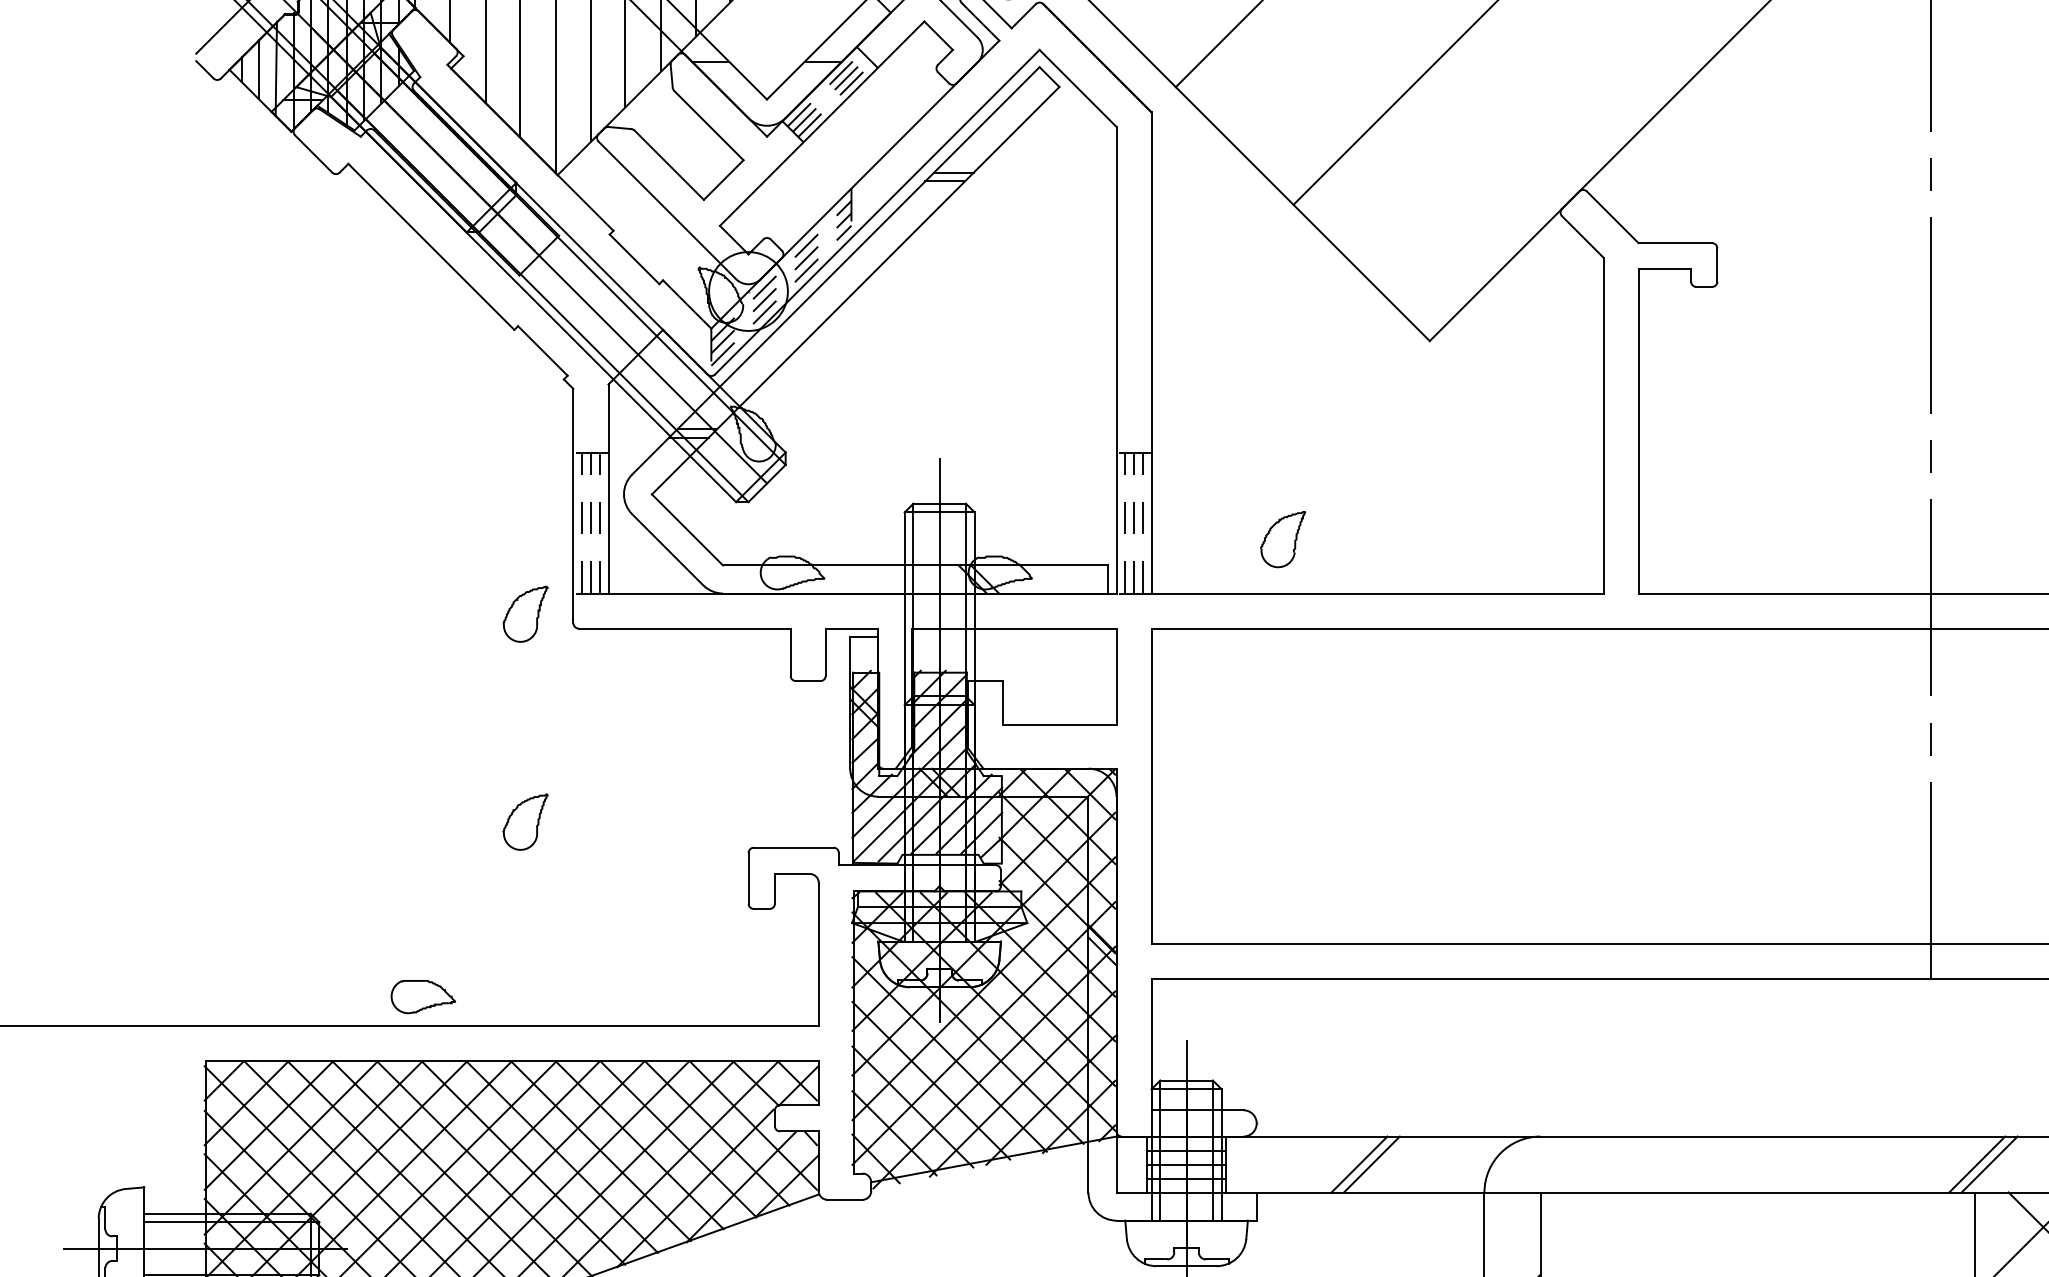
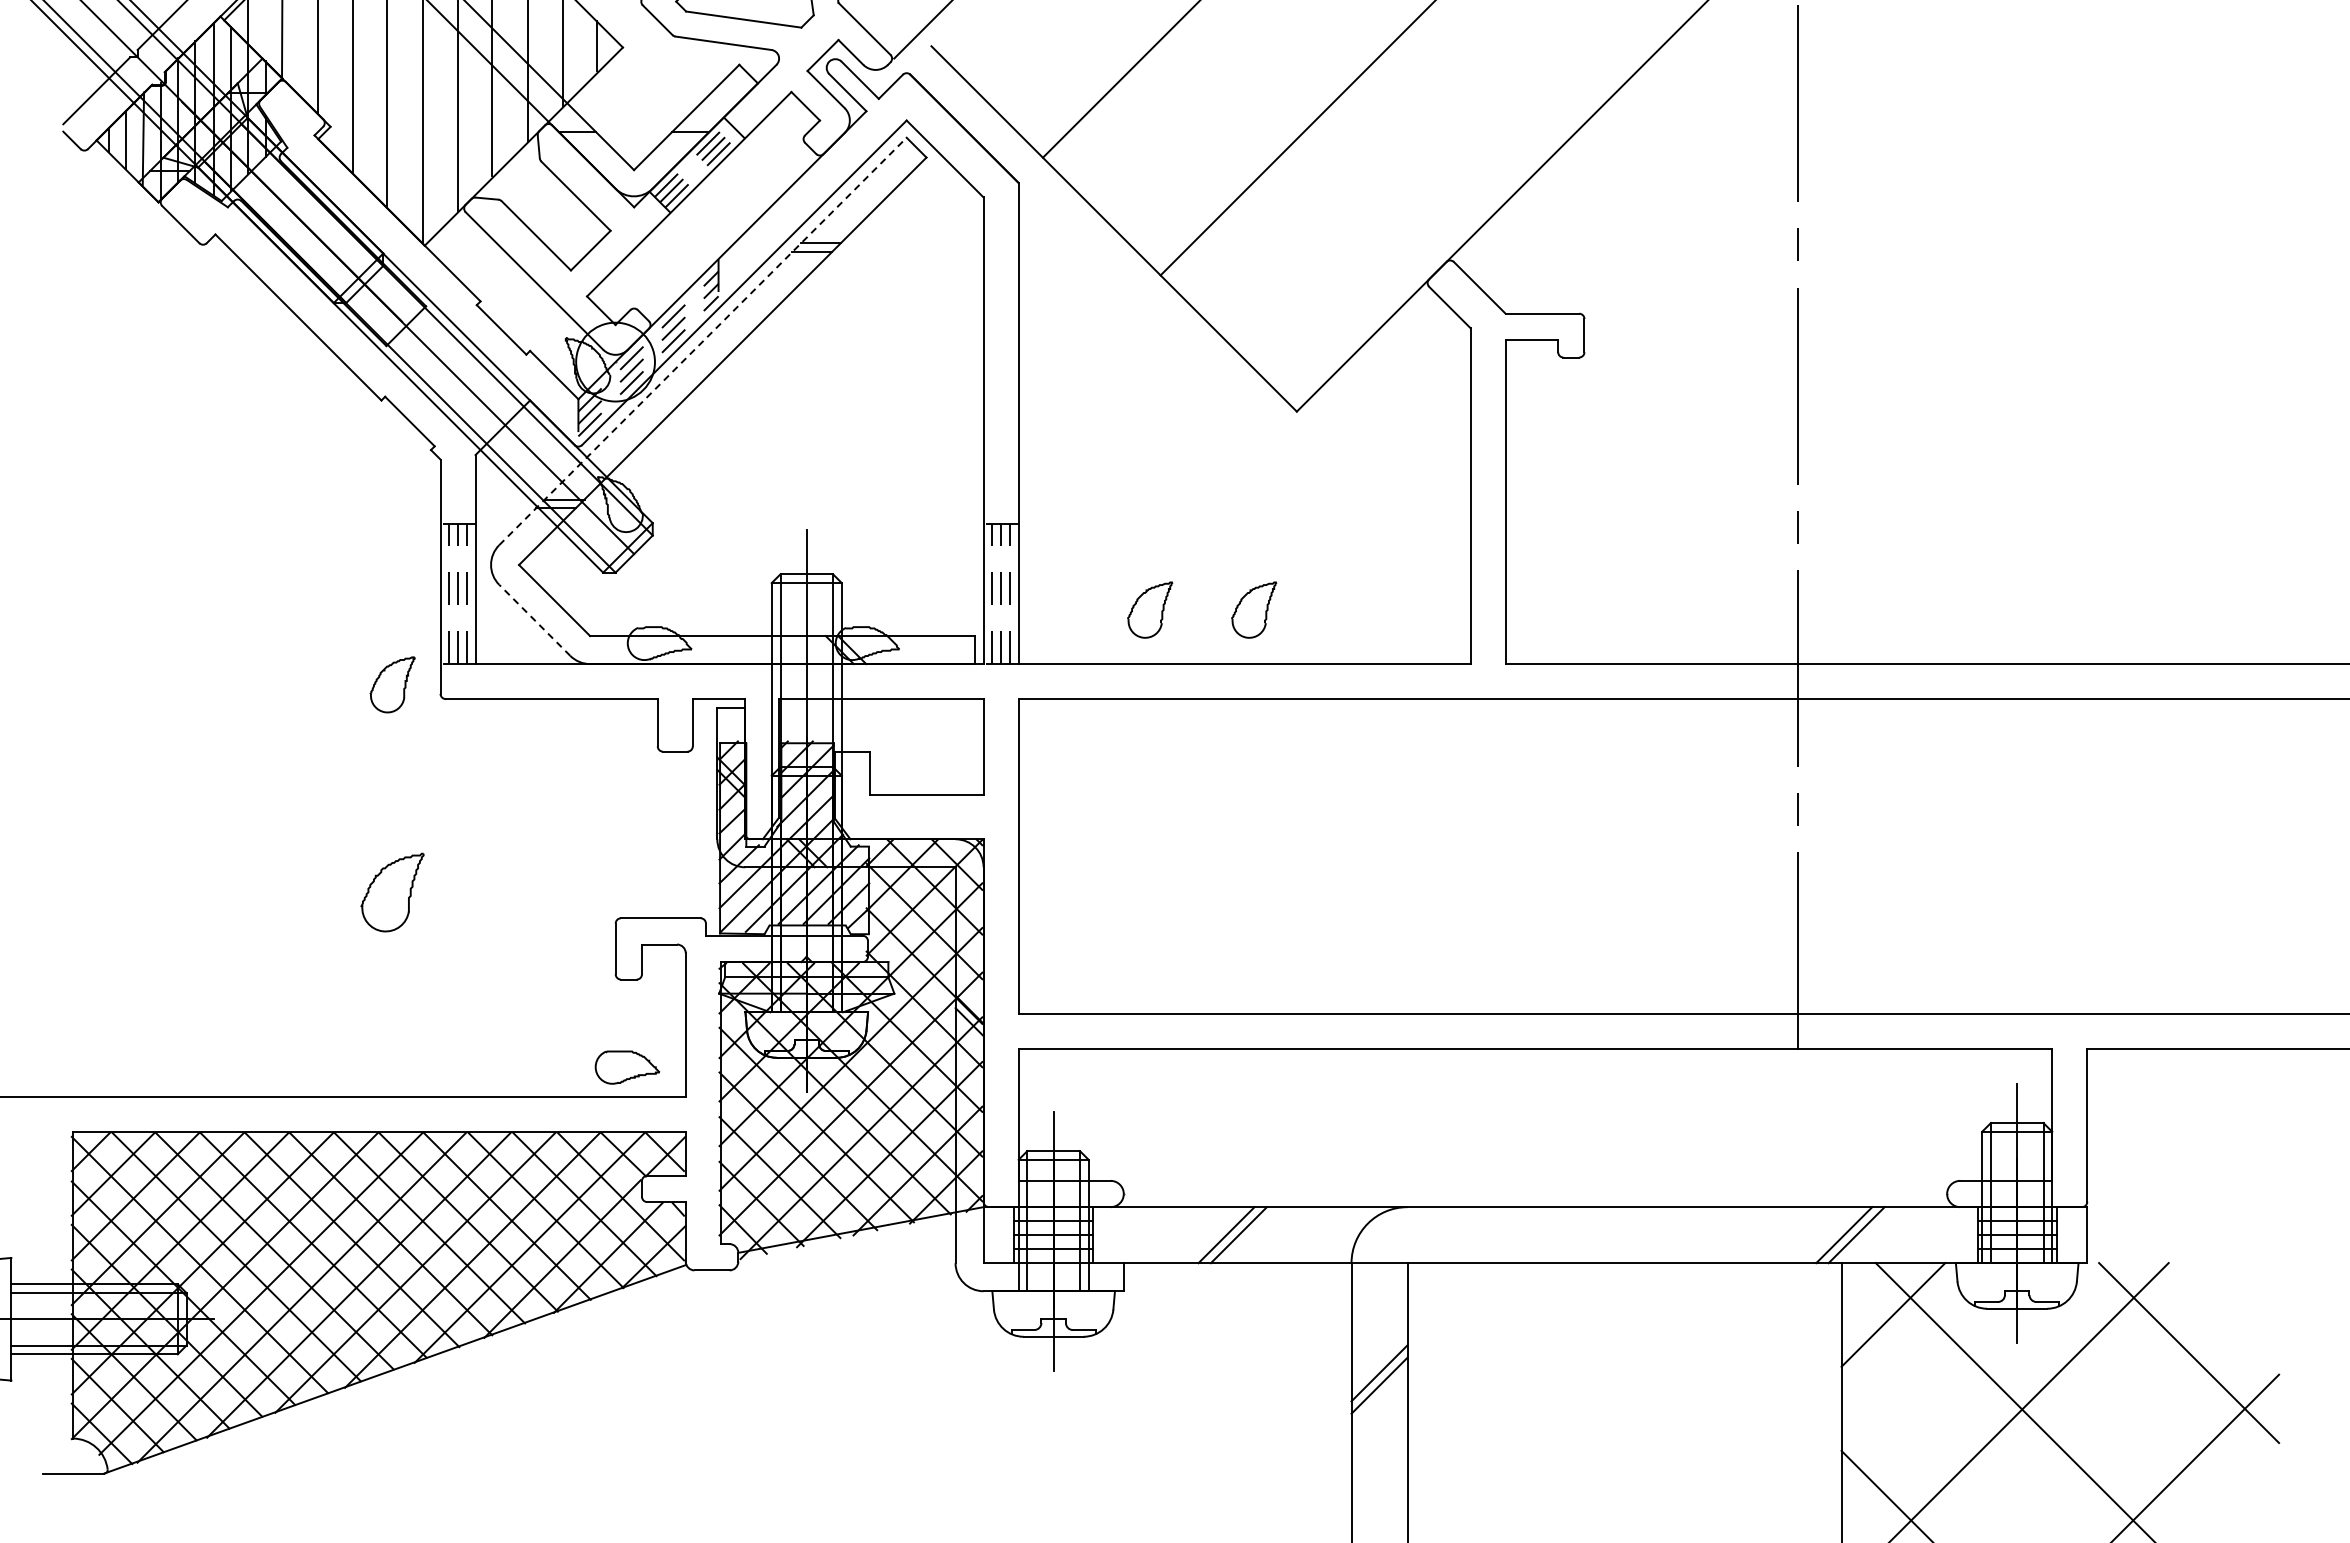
line: (836, 270) -> (703, 341), solid -> dashed
part: (1387, 538) -> (1254, 609), added
line: (667, 548) -> (534, 619), solid -> dashed
part: (525, 821) -> (392, 892), size x1.4
part: (423, 996) -> (627, 1067), moved

